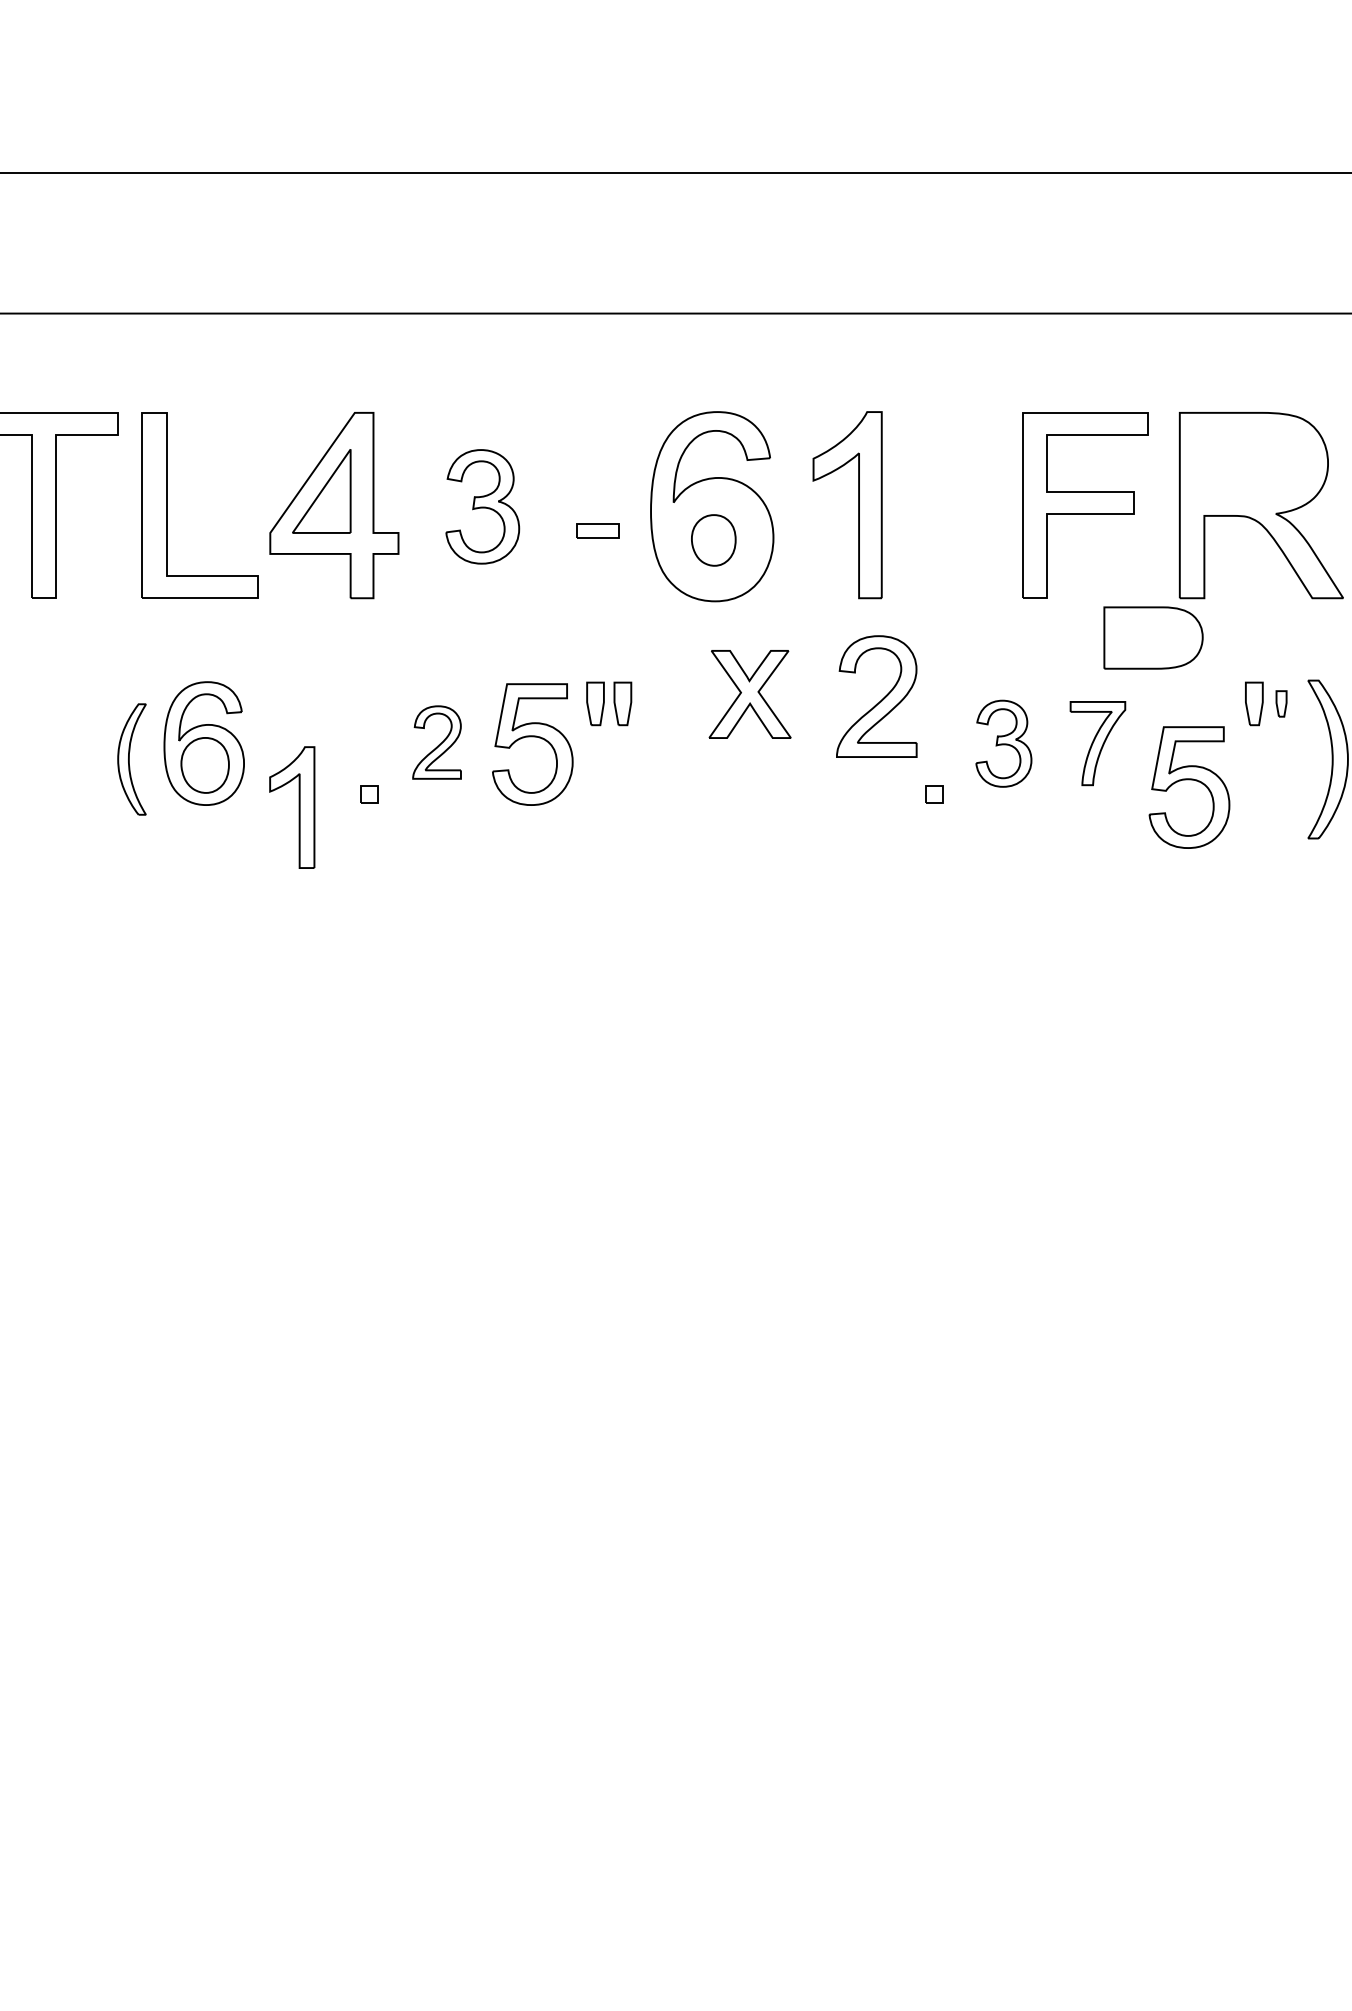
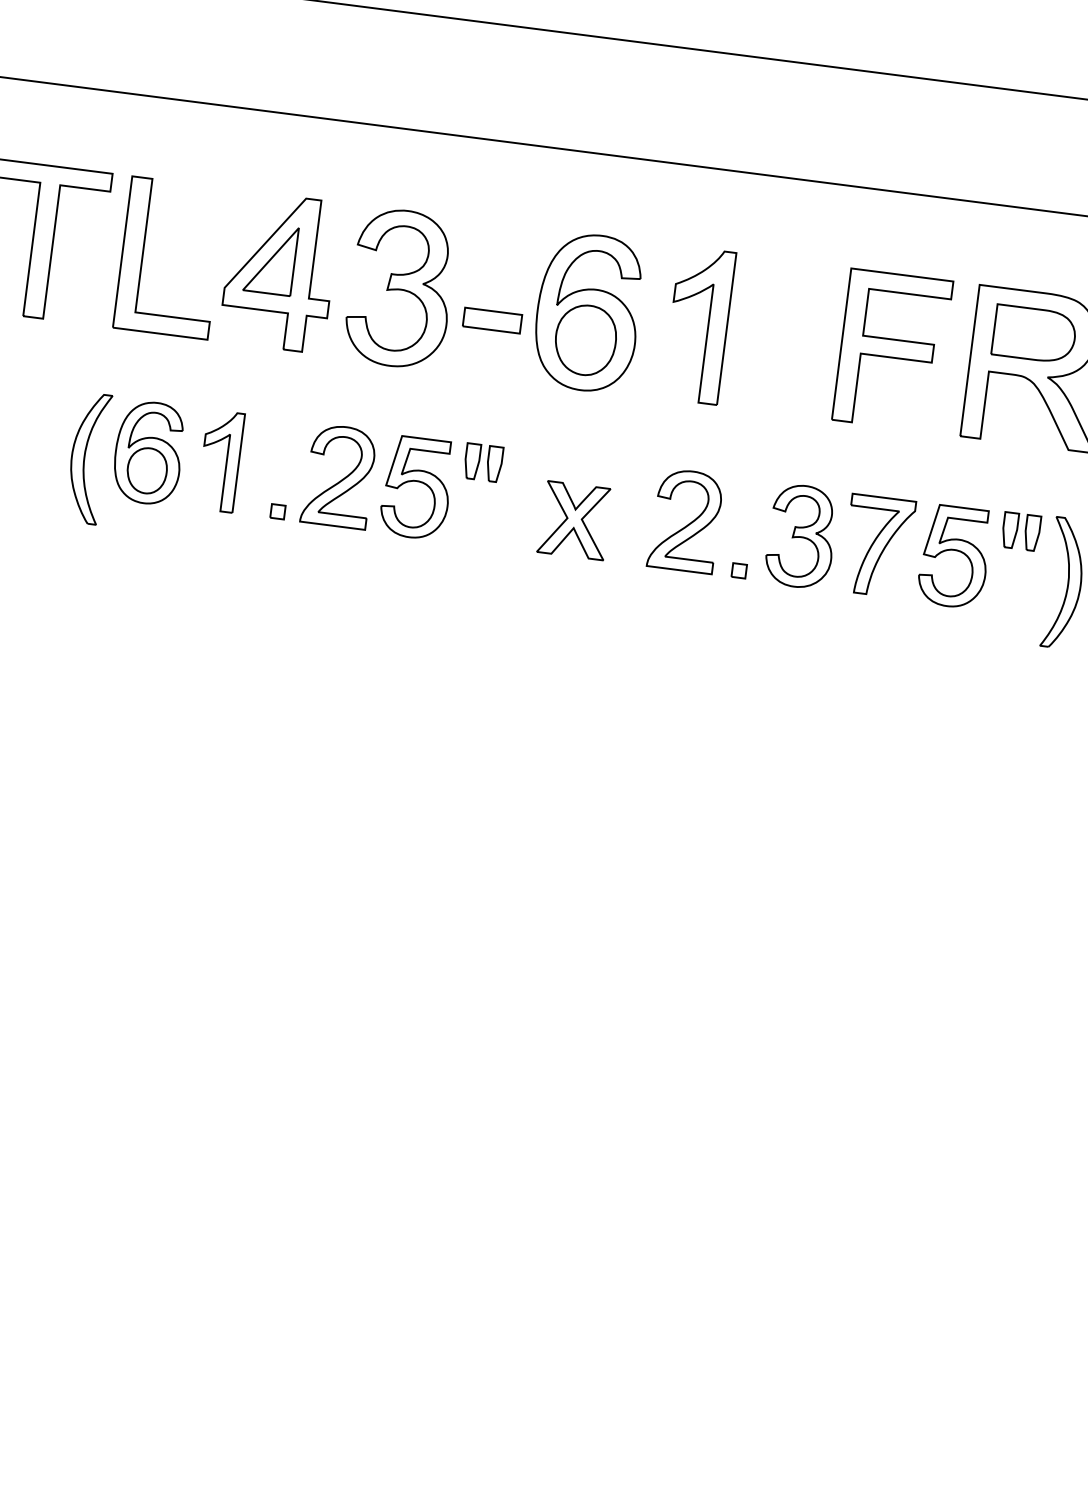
part: (482, 506) -> (400, 288), size x1.67
part: (597, 531) -> (491, 320), size x1.67
part: (713, 540) -> (585, 340), size x1.67
part: (1153, 637) -> (1034, 333), moved
part: (749, 694) -> (574, 520), moved
part: (876, 696) -> (685, 520), moved
part: (1281, 703) -> (1032, 532), size x1.67
part: (436, 742) -> (338, 476), size x1.67
part: (1003, 743) -> (801, 536), size x1.43
part: (1097, 743) -> (877, 546), size x1.43
part: (131, 759) -> (87, 458), size x1.43
part: (1189, 780) -> (955, 551), moved
part: (292, 807) -> (220, 461), moved

